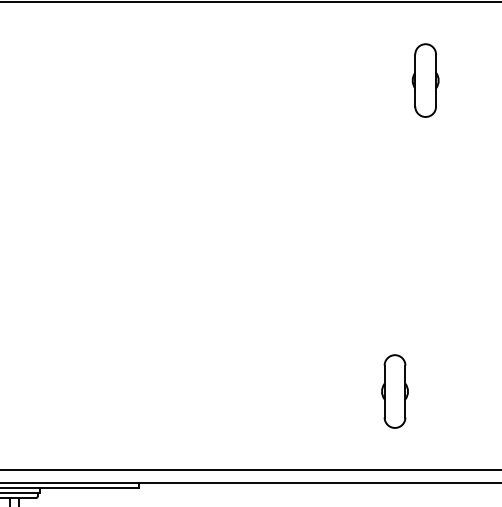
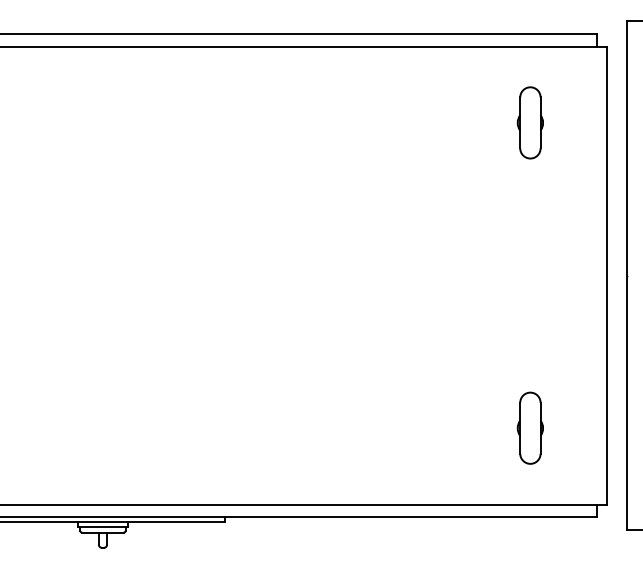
part: (424, 80) -> (529, 122), moved
part: (394, 390) -> (529, 427), moved

